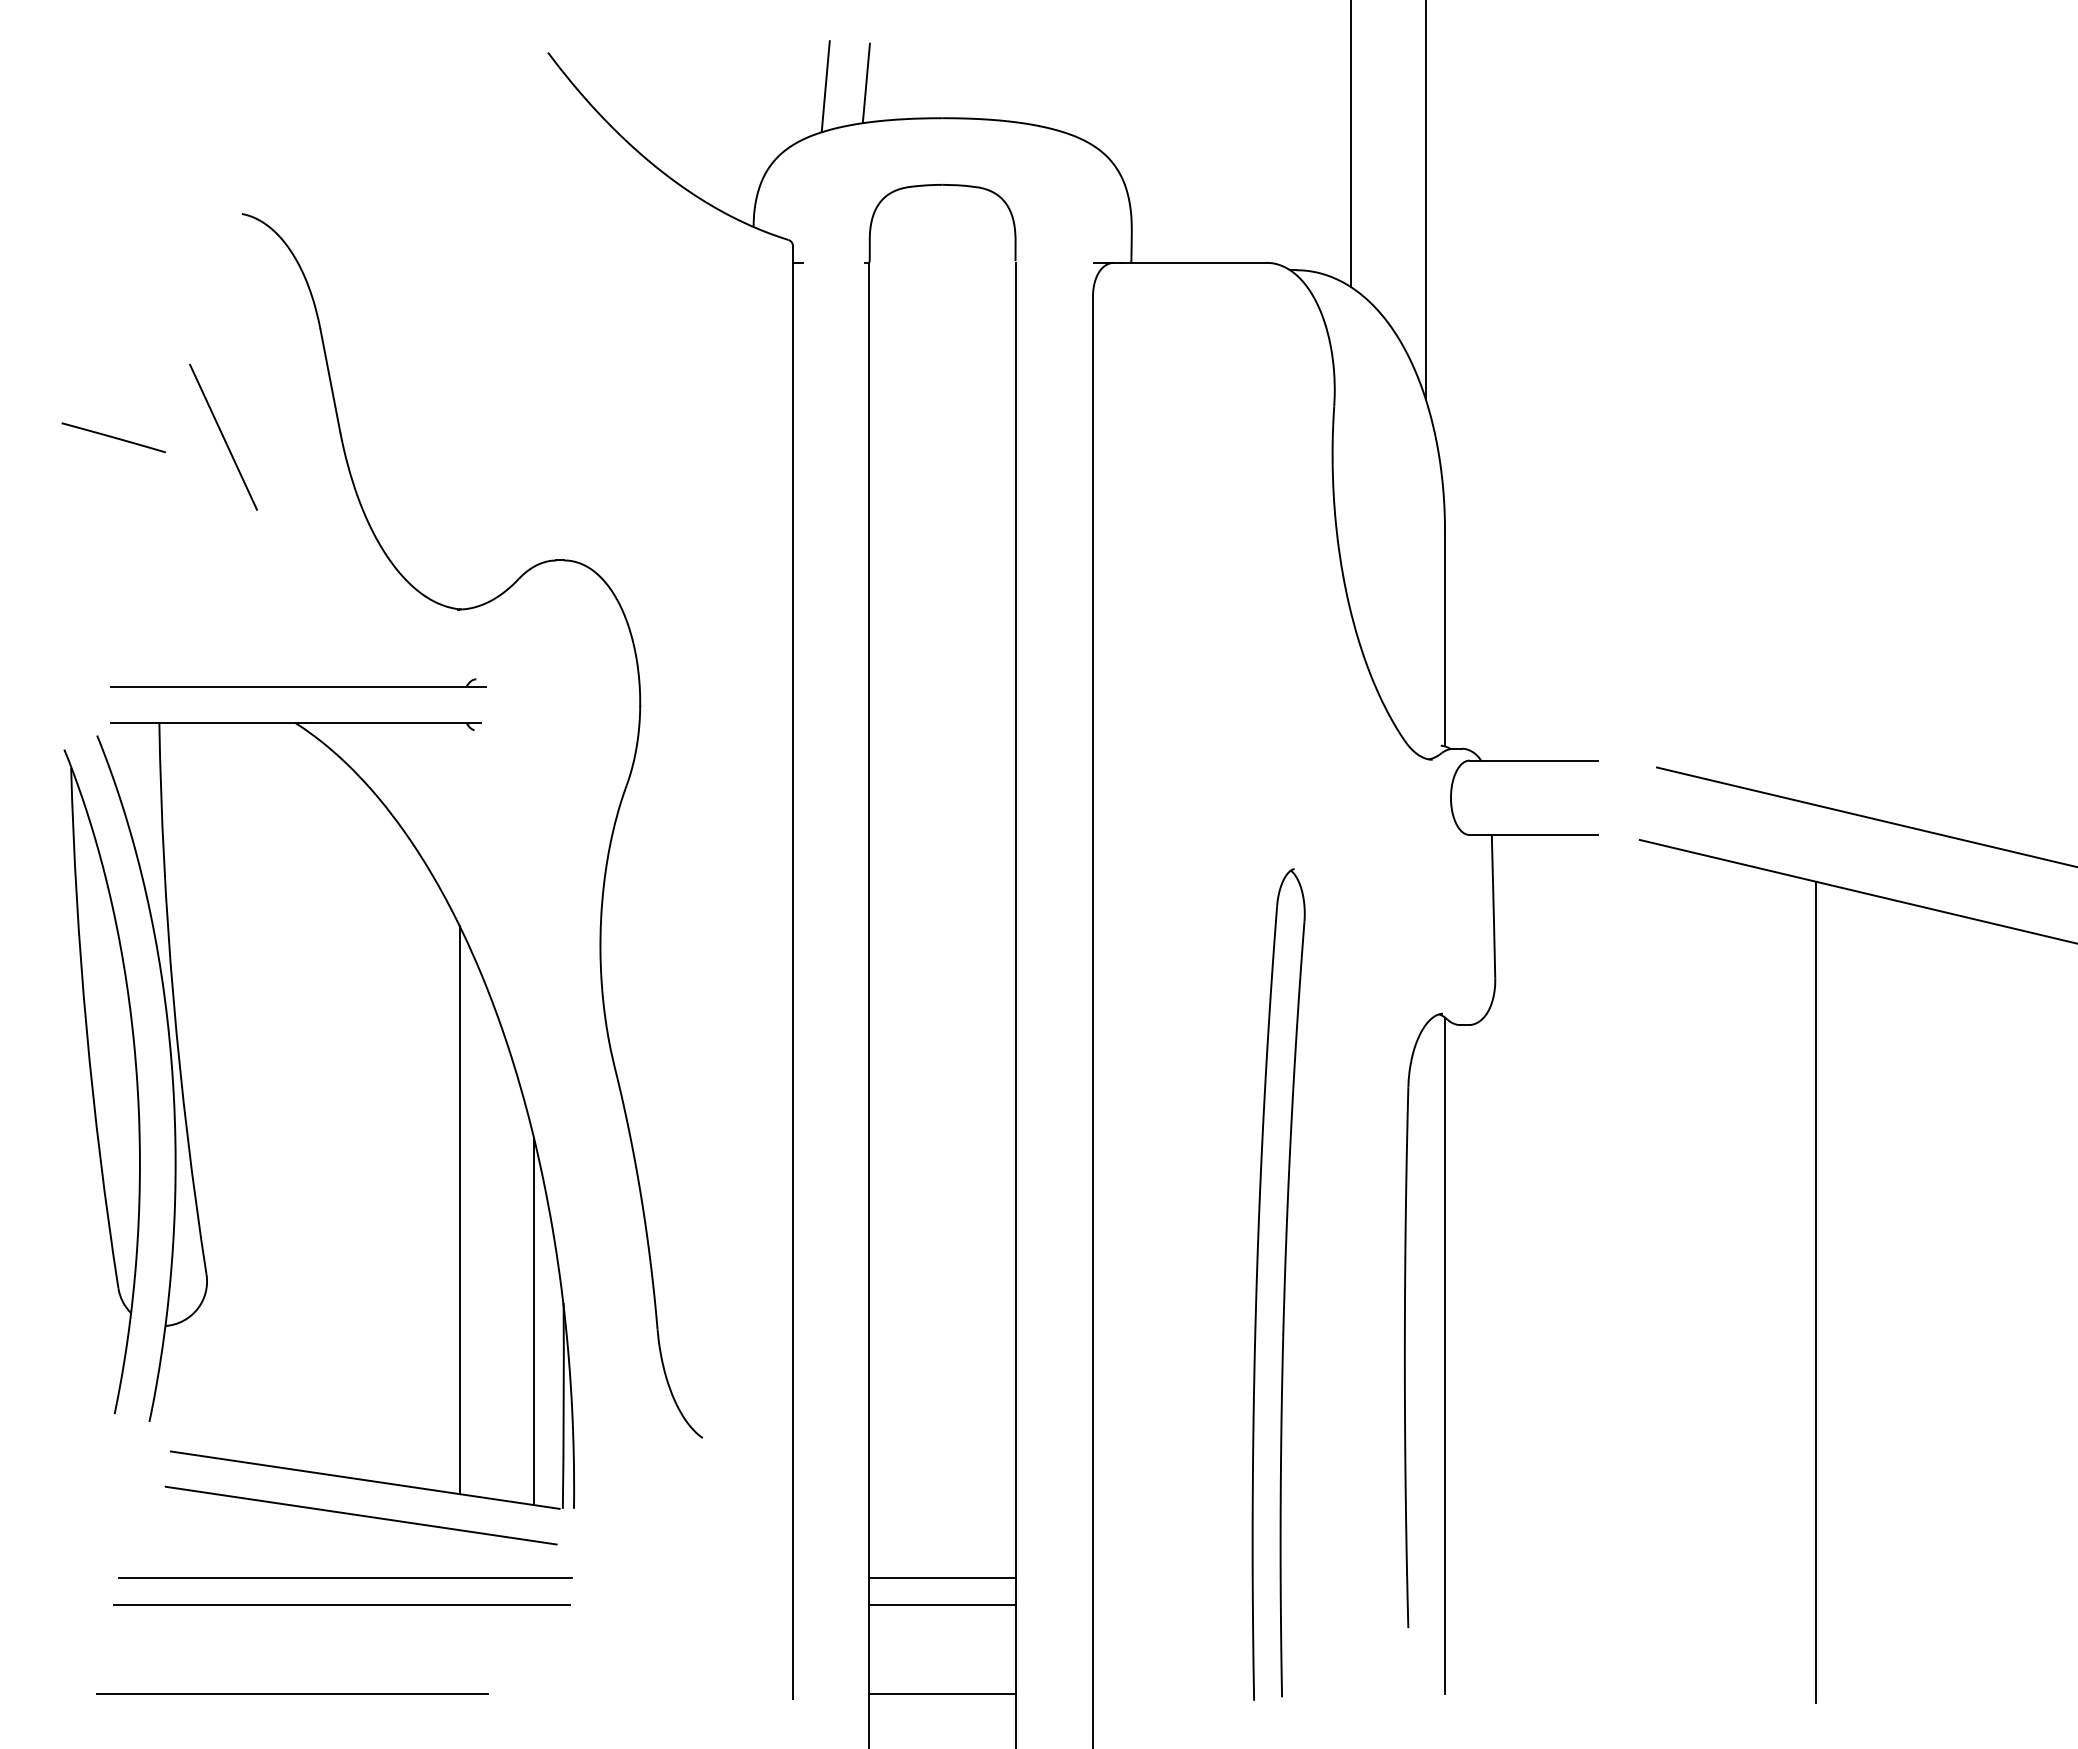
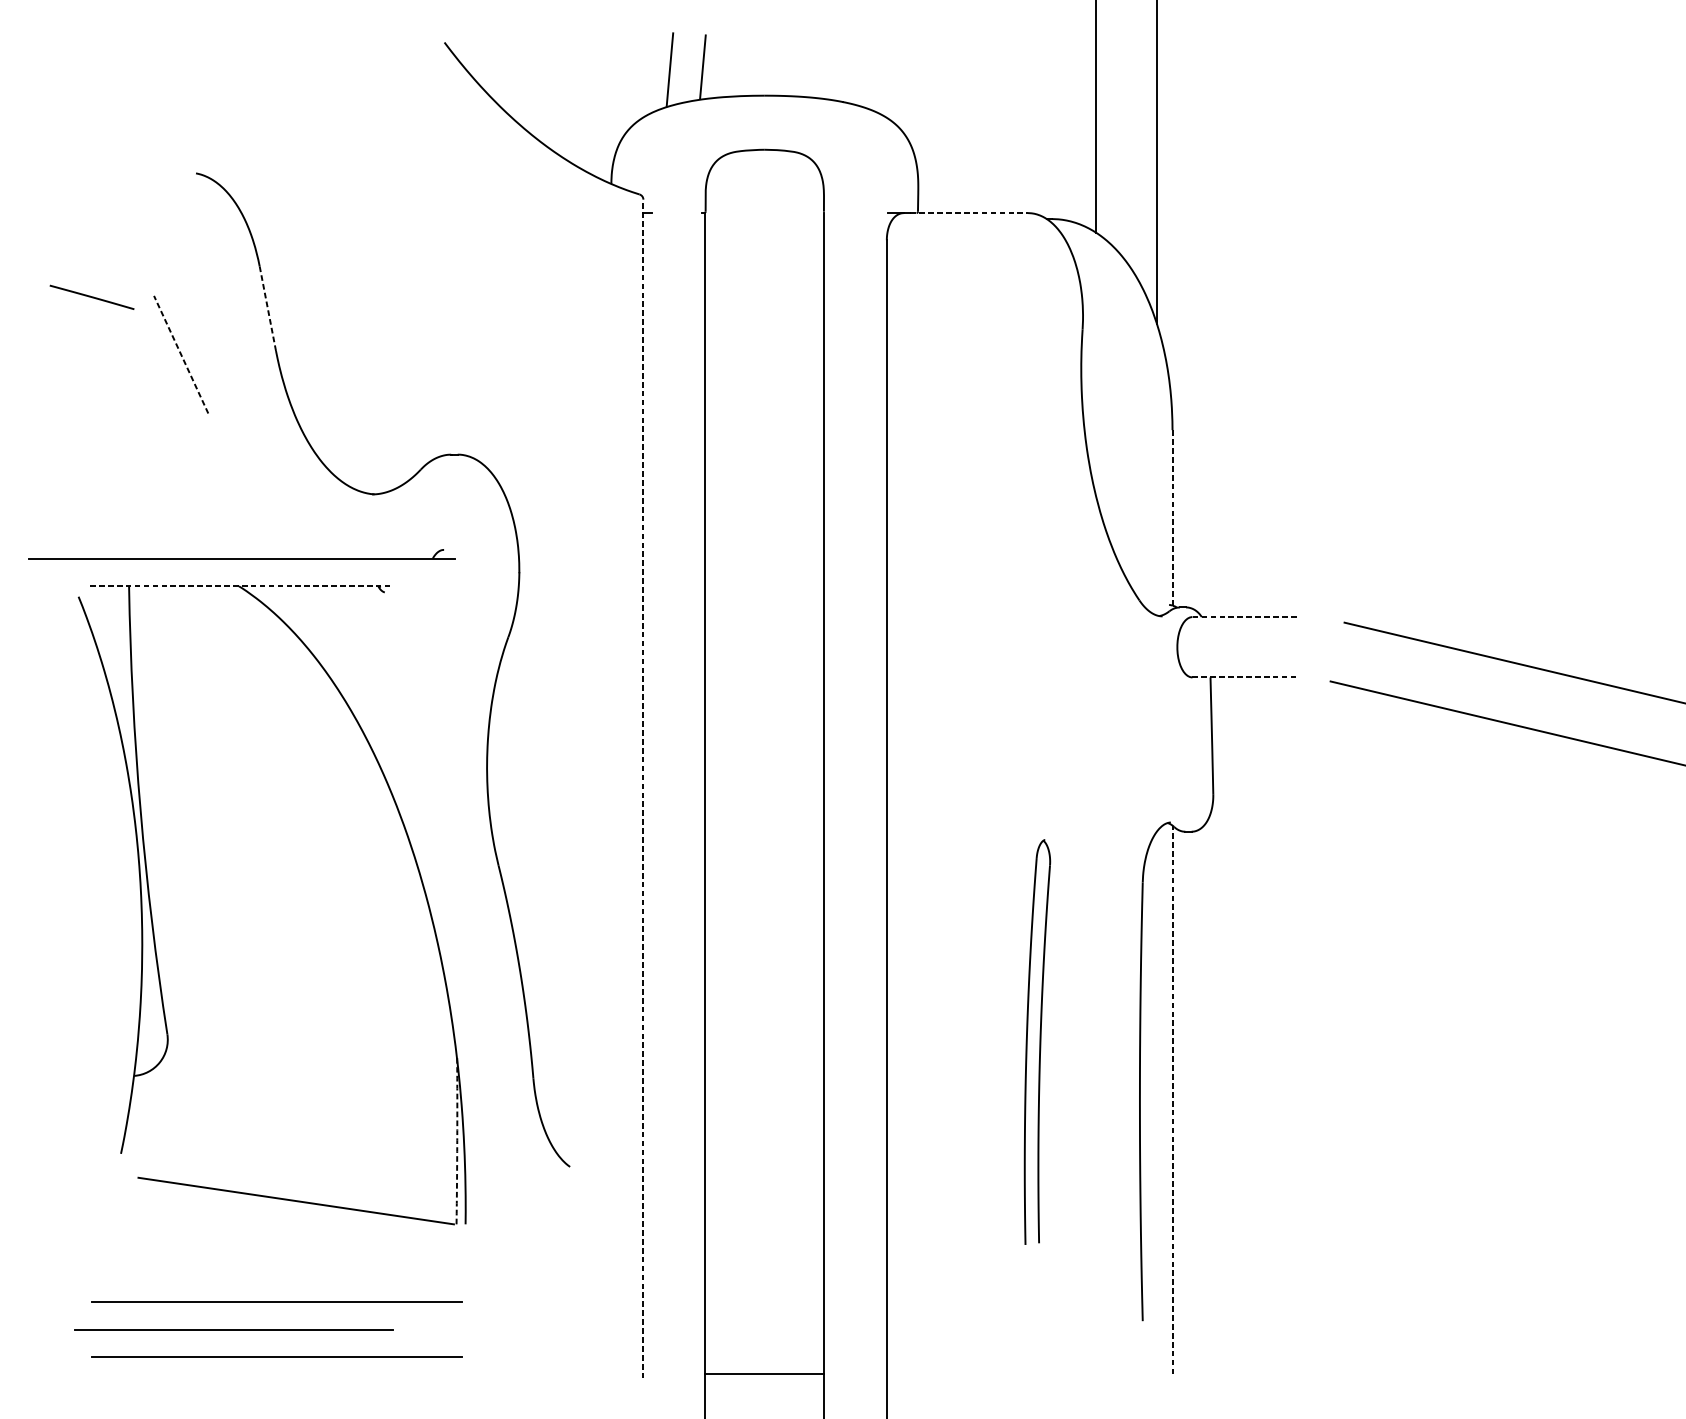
line: (1194, 262) -> (969, 212), solid -> dashed
line: (330, 380) -> (267, 308), solid -> dashed
line: (113, 437) -> (91, 297), moved
line: (223, 437) -> (181, 354), solid -> dashed
line: (1445, 637) -> (1172, 517), solid -> dashed
part: (298, 682) -> (242, 553), size x1.4
line: (296, 722) -> (240, 586), solid -> dashed
line: (1533, 760) -> (1244, 616), solid -> dashed
line: (1534, 835) -> (1245, 677), solid -> dashed
line: (793, 972) -> (643, 789), solid -> dashed
part: (101, 1081) -> (82, 877), removed
line: (459, 1210) -> (372, 982), removed
part: (1278, 1284) -> (1037, 1042), size x0.6
line: (1816, 1292) -> (1474, 1048), removed
line: (534, 1321) -> (433, 1072), removed
line: (1445, 1355) -> (1172, 1099), solid -> dashed
arc: (563, 1405) -> (457, 1140), solid -> dashed
line: (360, 1515) -> (292, 1229), removed
line: (345, 1577) -> (280, 1280), removed
line: (942, 1577) -> (764, 1280), removed
line: (942, 1604) -> (764, 1301), removed
line: (341, 1671) -> (276, 1356), added
line: (292, 1693) -> (233, 1329), moved

